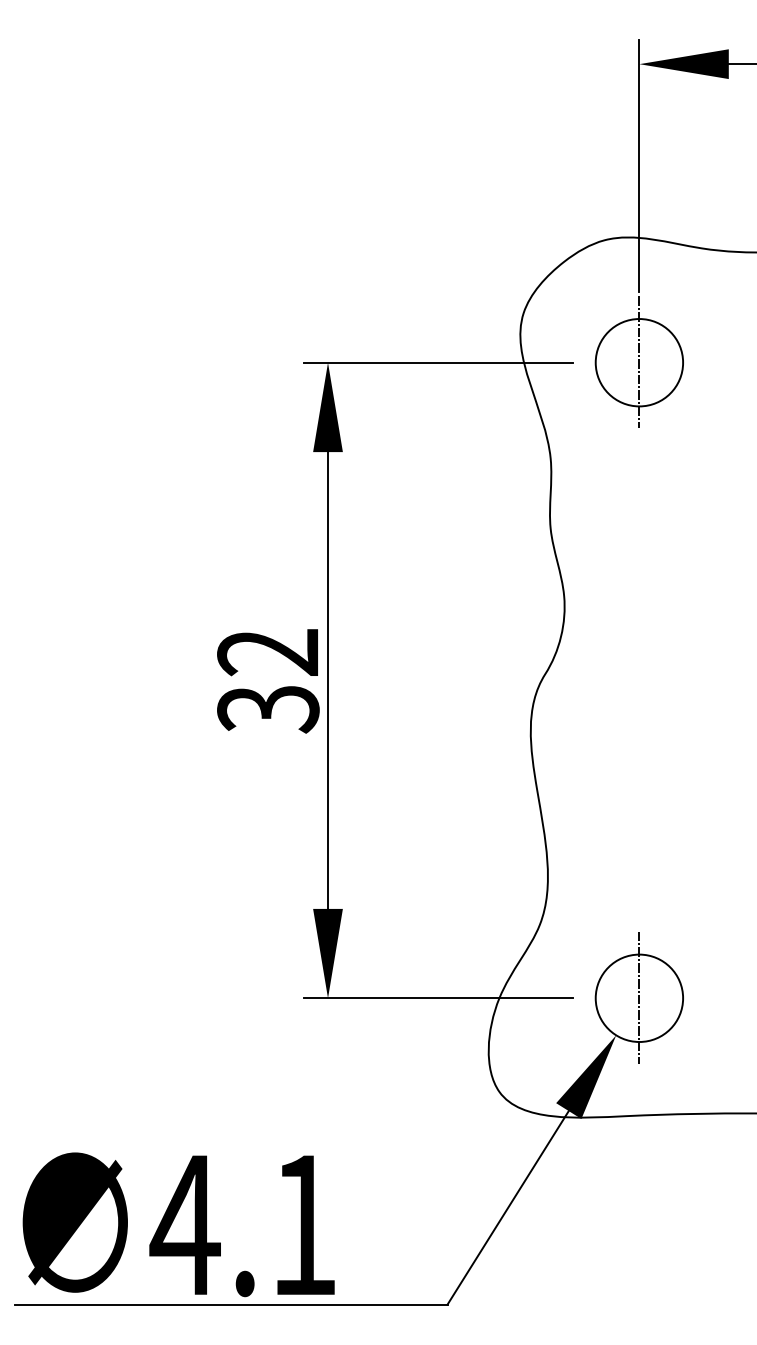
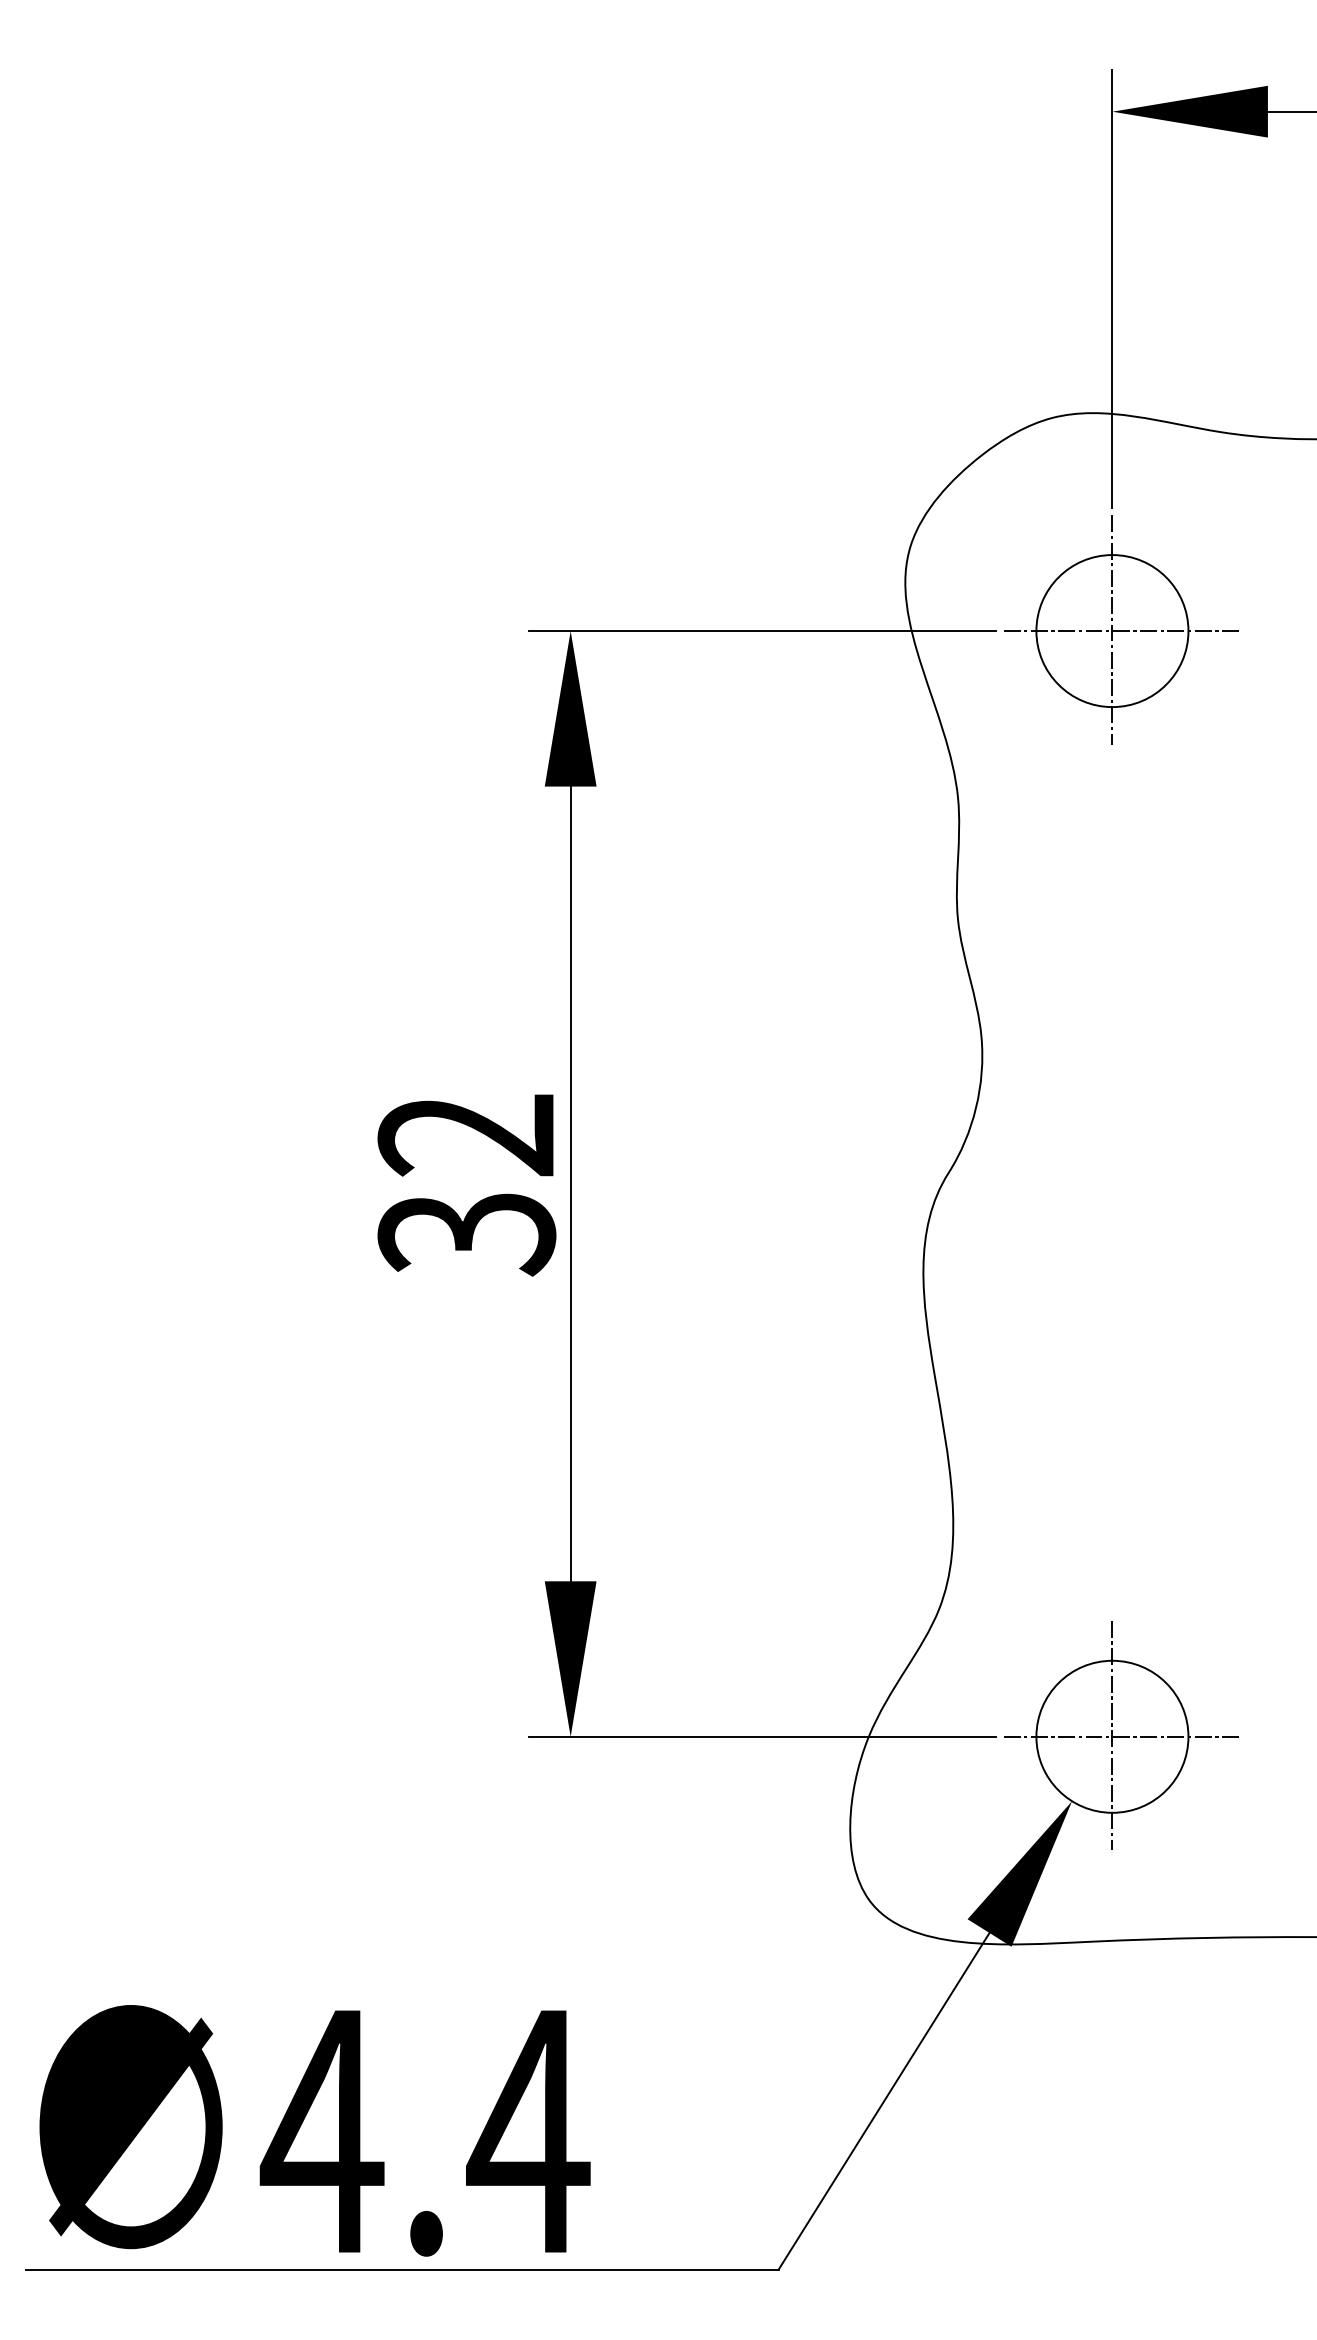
line: (644, 362) -> (1121, 630), added
line: (644, 998) -> (1121, 1737), added
text: (303, 1224) -> (528, 2130), 4.1 -> 4.4

